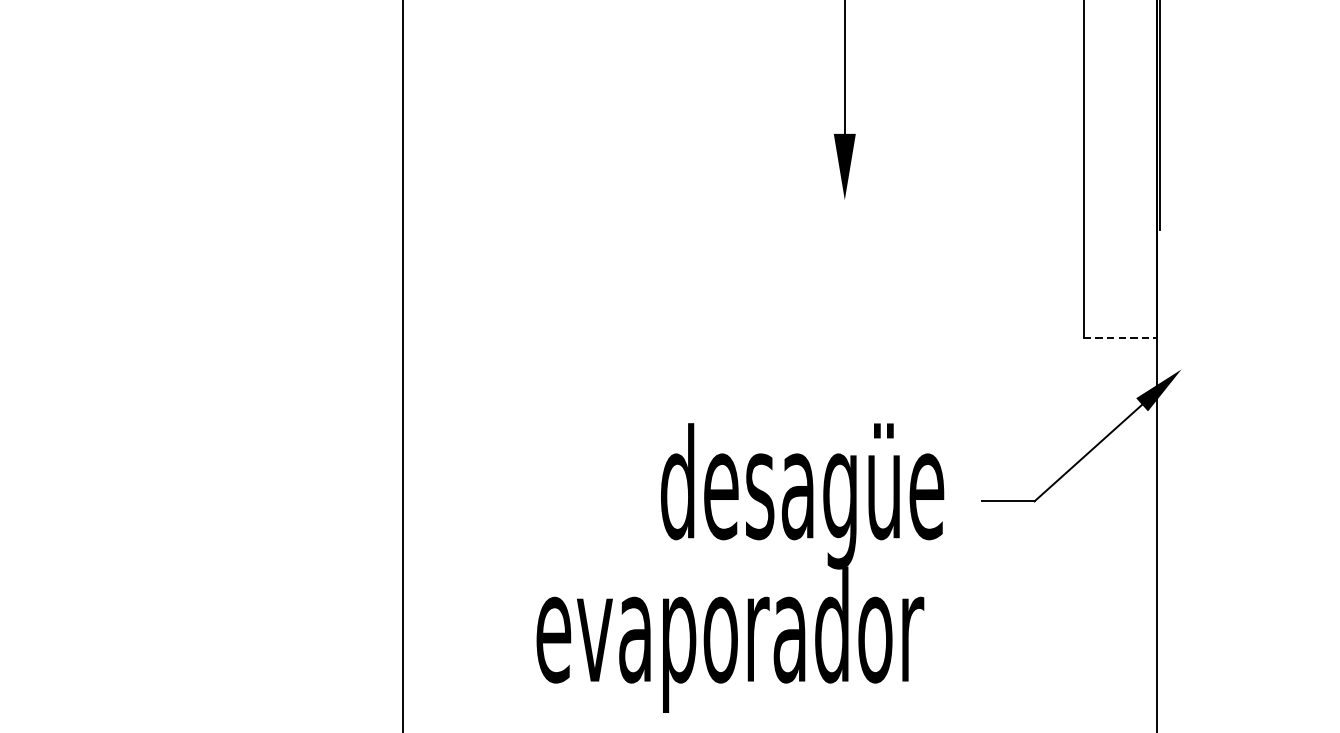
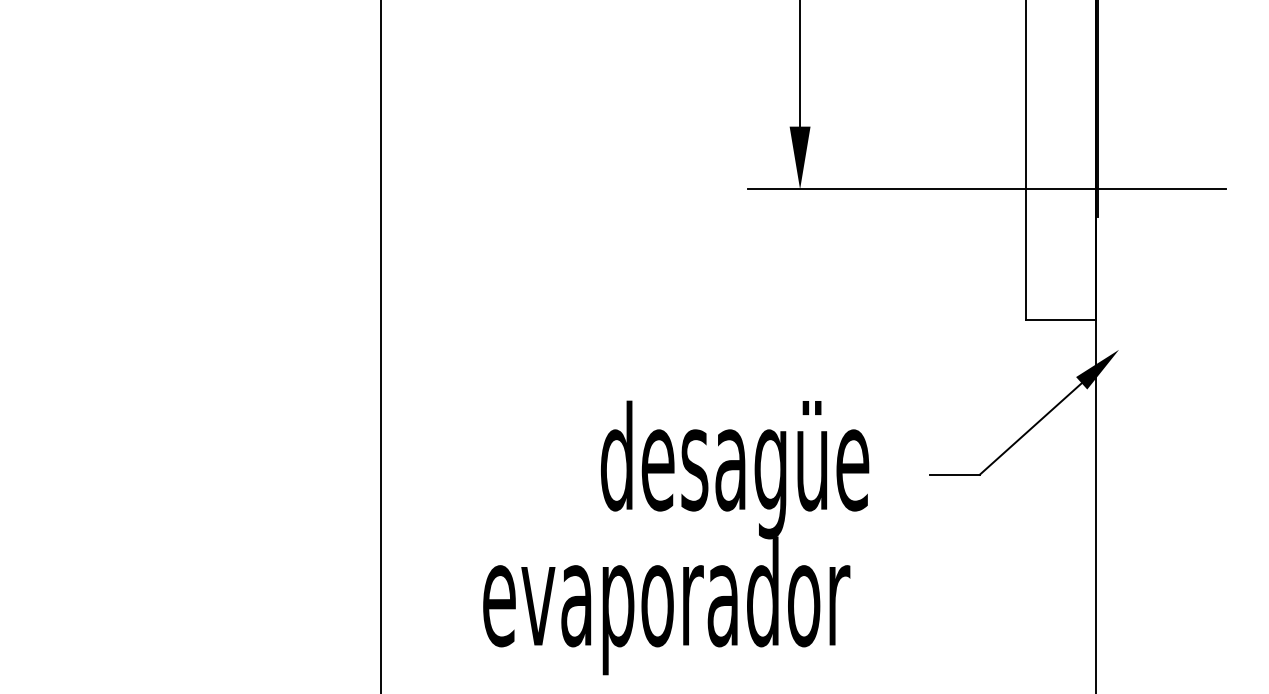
line: (1041, 200) -> (986, 189), added
line: (1120, 337) -> (1061, 319), dashed -> solid
text: (740, 567) -> (676, 537), moved

